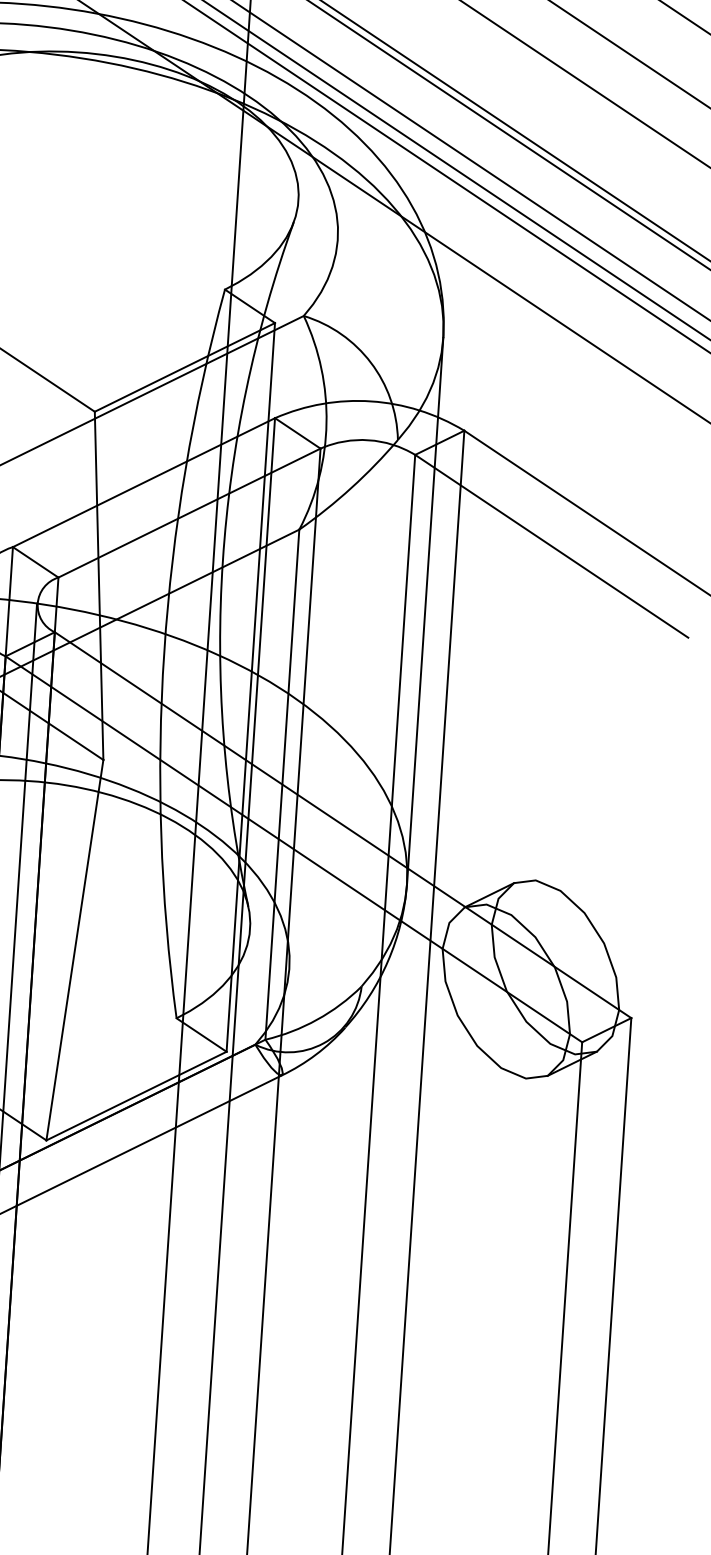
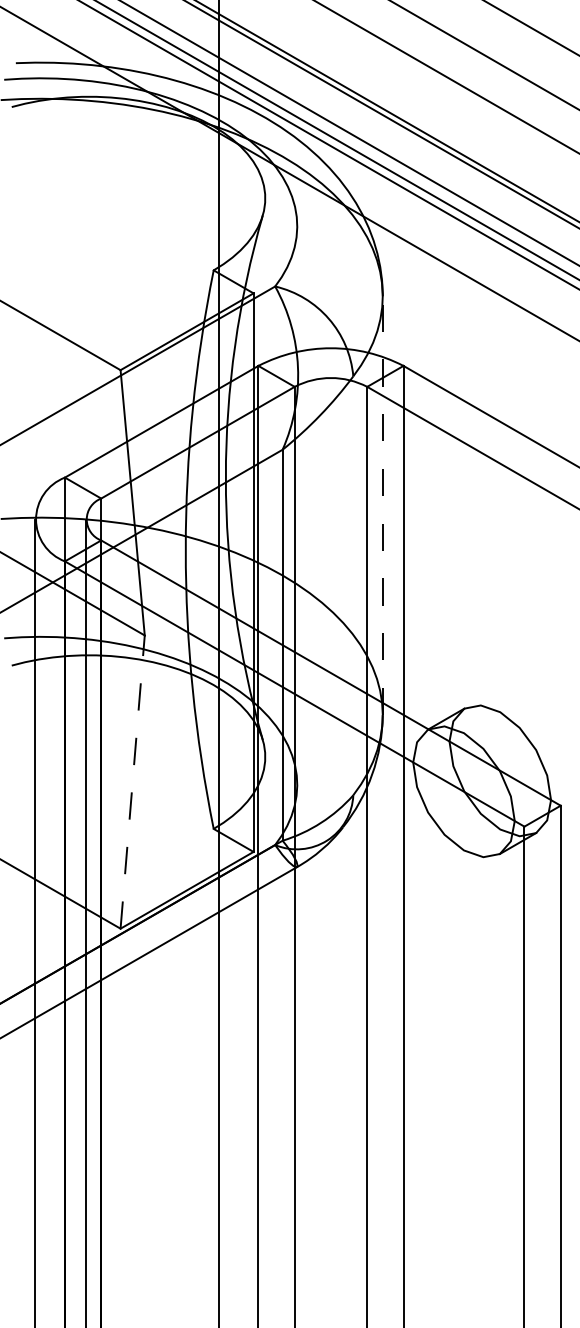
line: (424, 610) -> (382, 505), solid -> dashed
line: (74, 949) -> (132, 781), solid -> dashed

